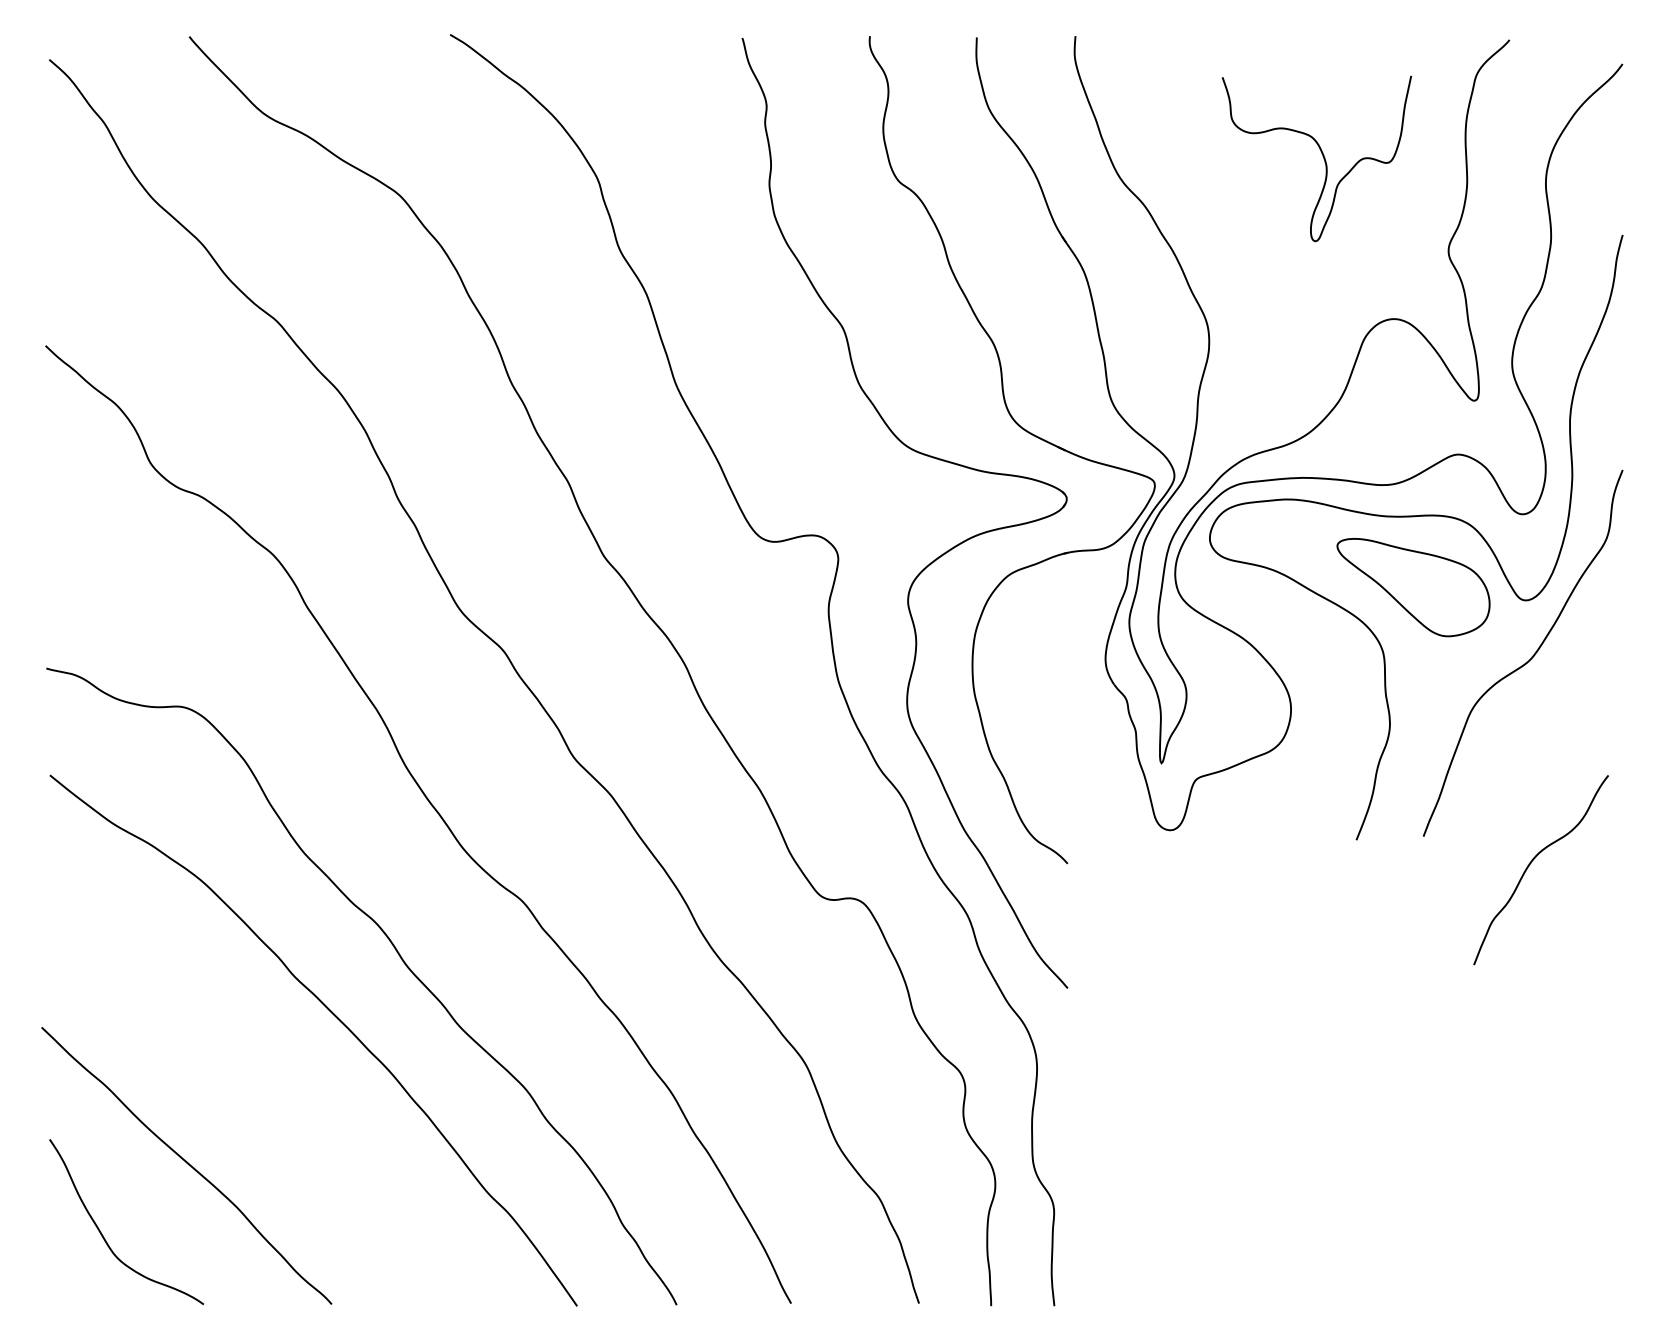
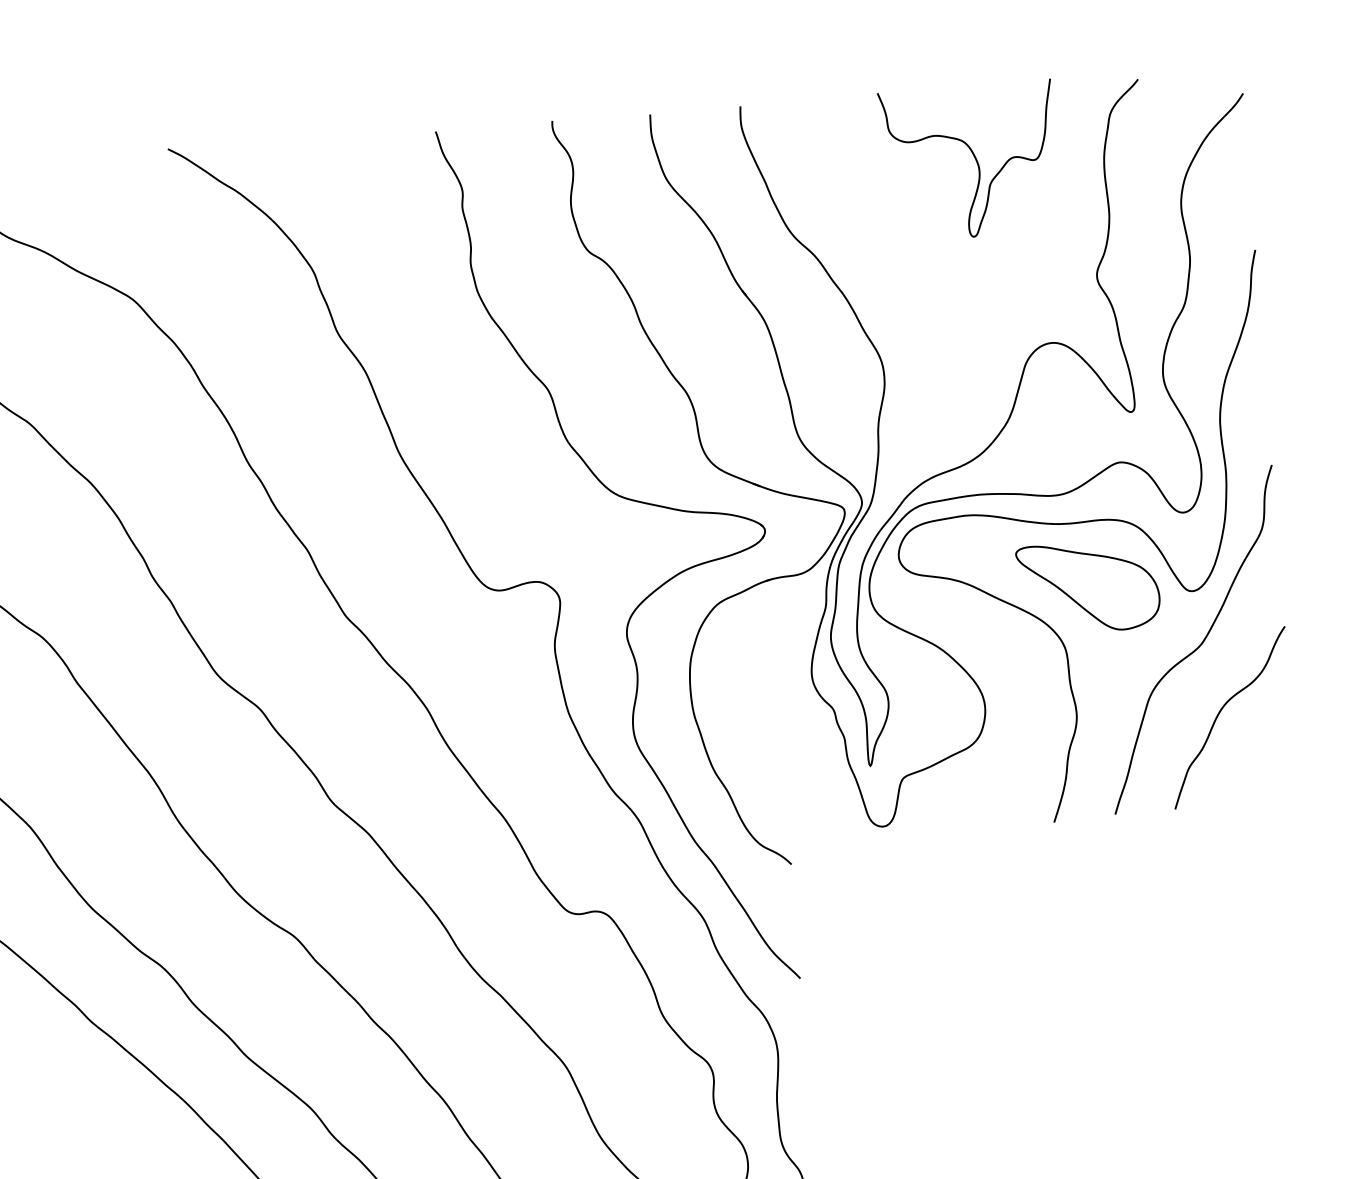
curve: (1322, 156) -> (974, 158), moved
curve: (1532, 862) -> (1221, 711), moved

